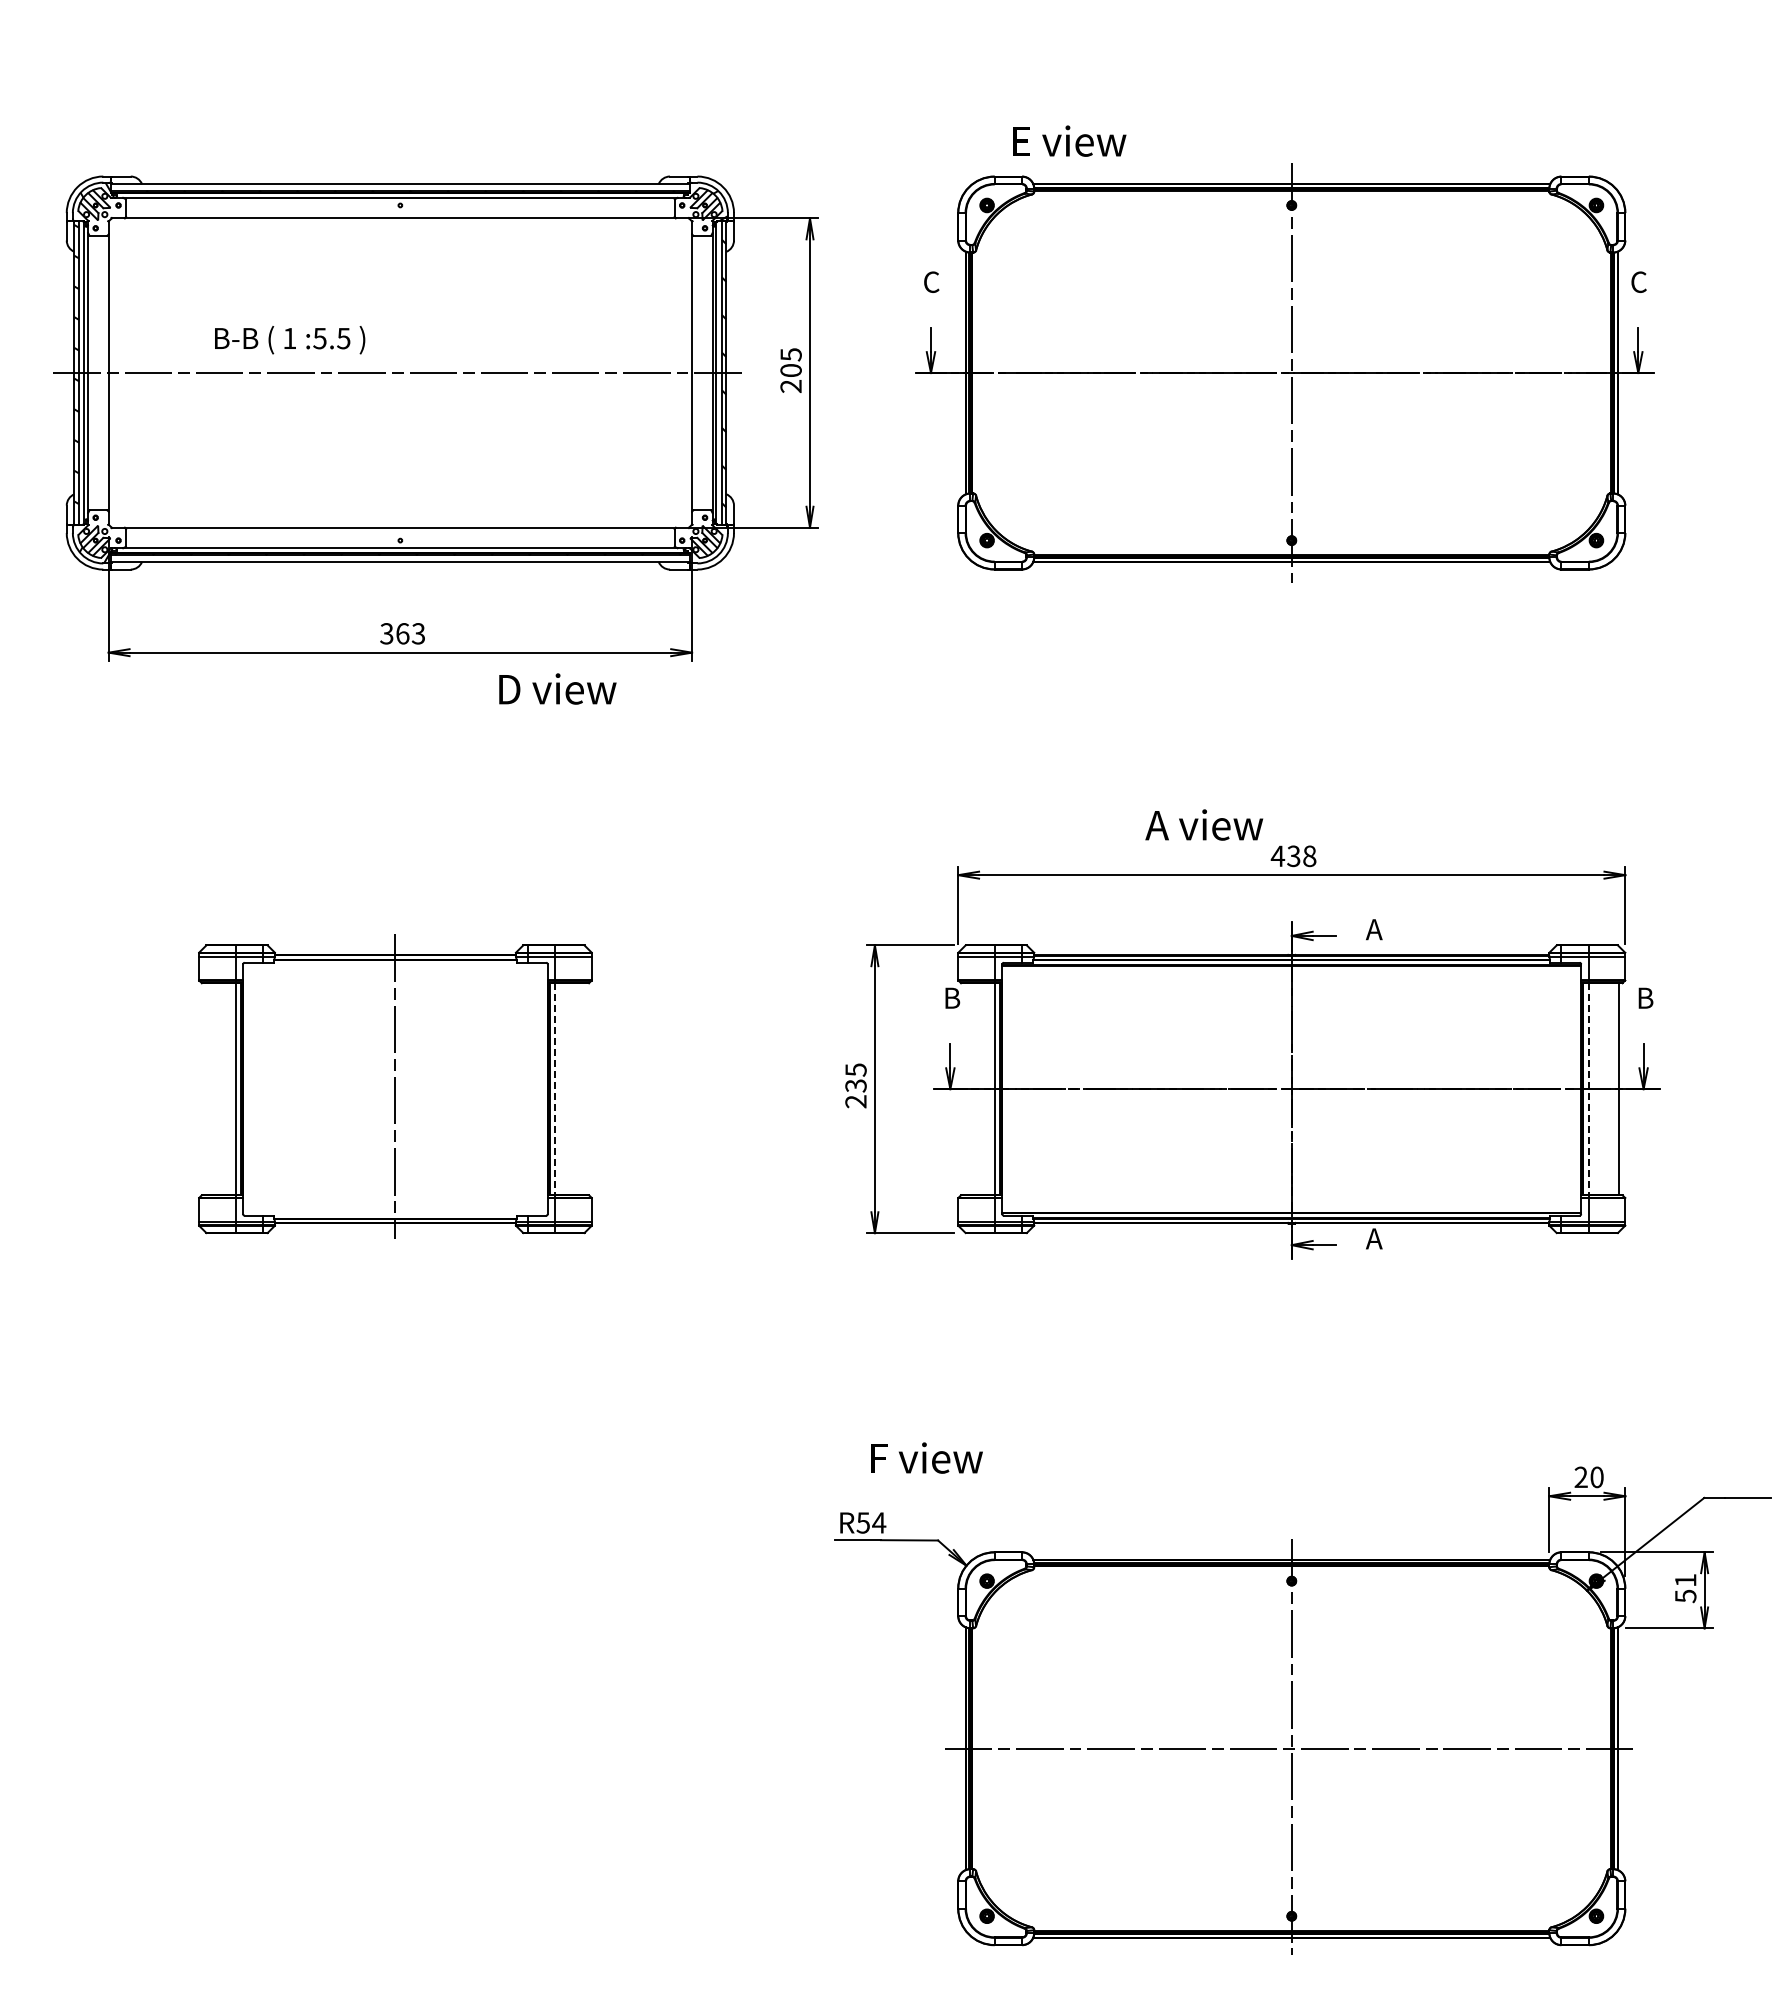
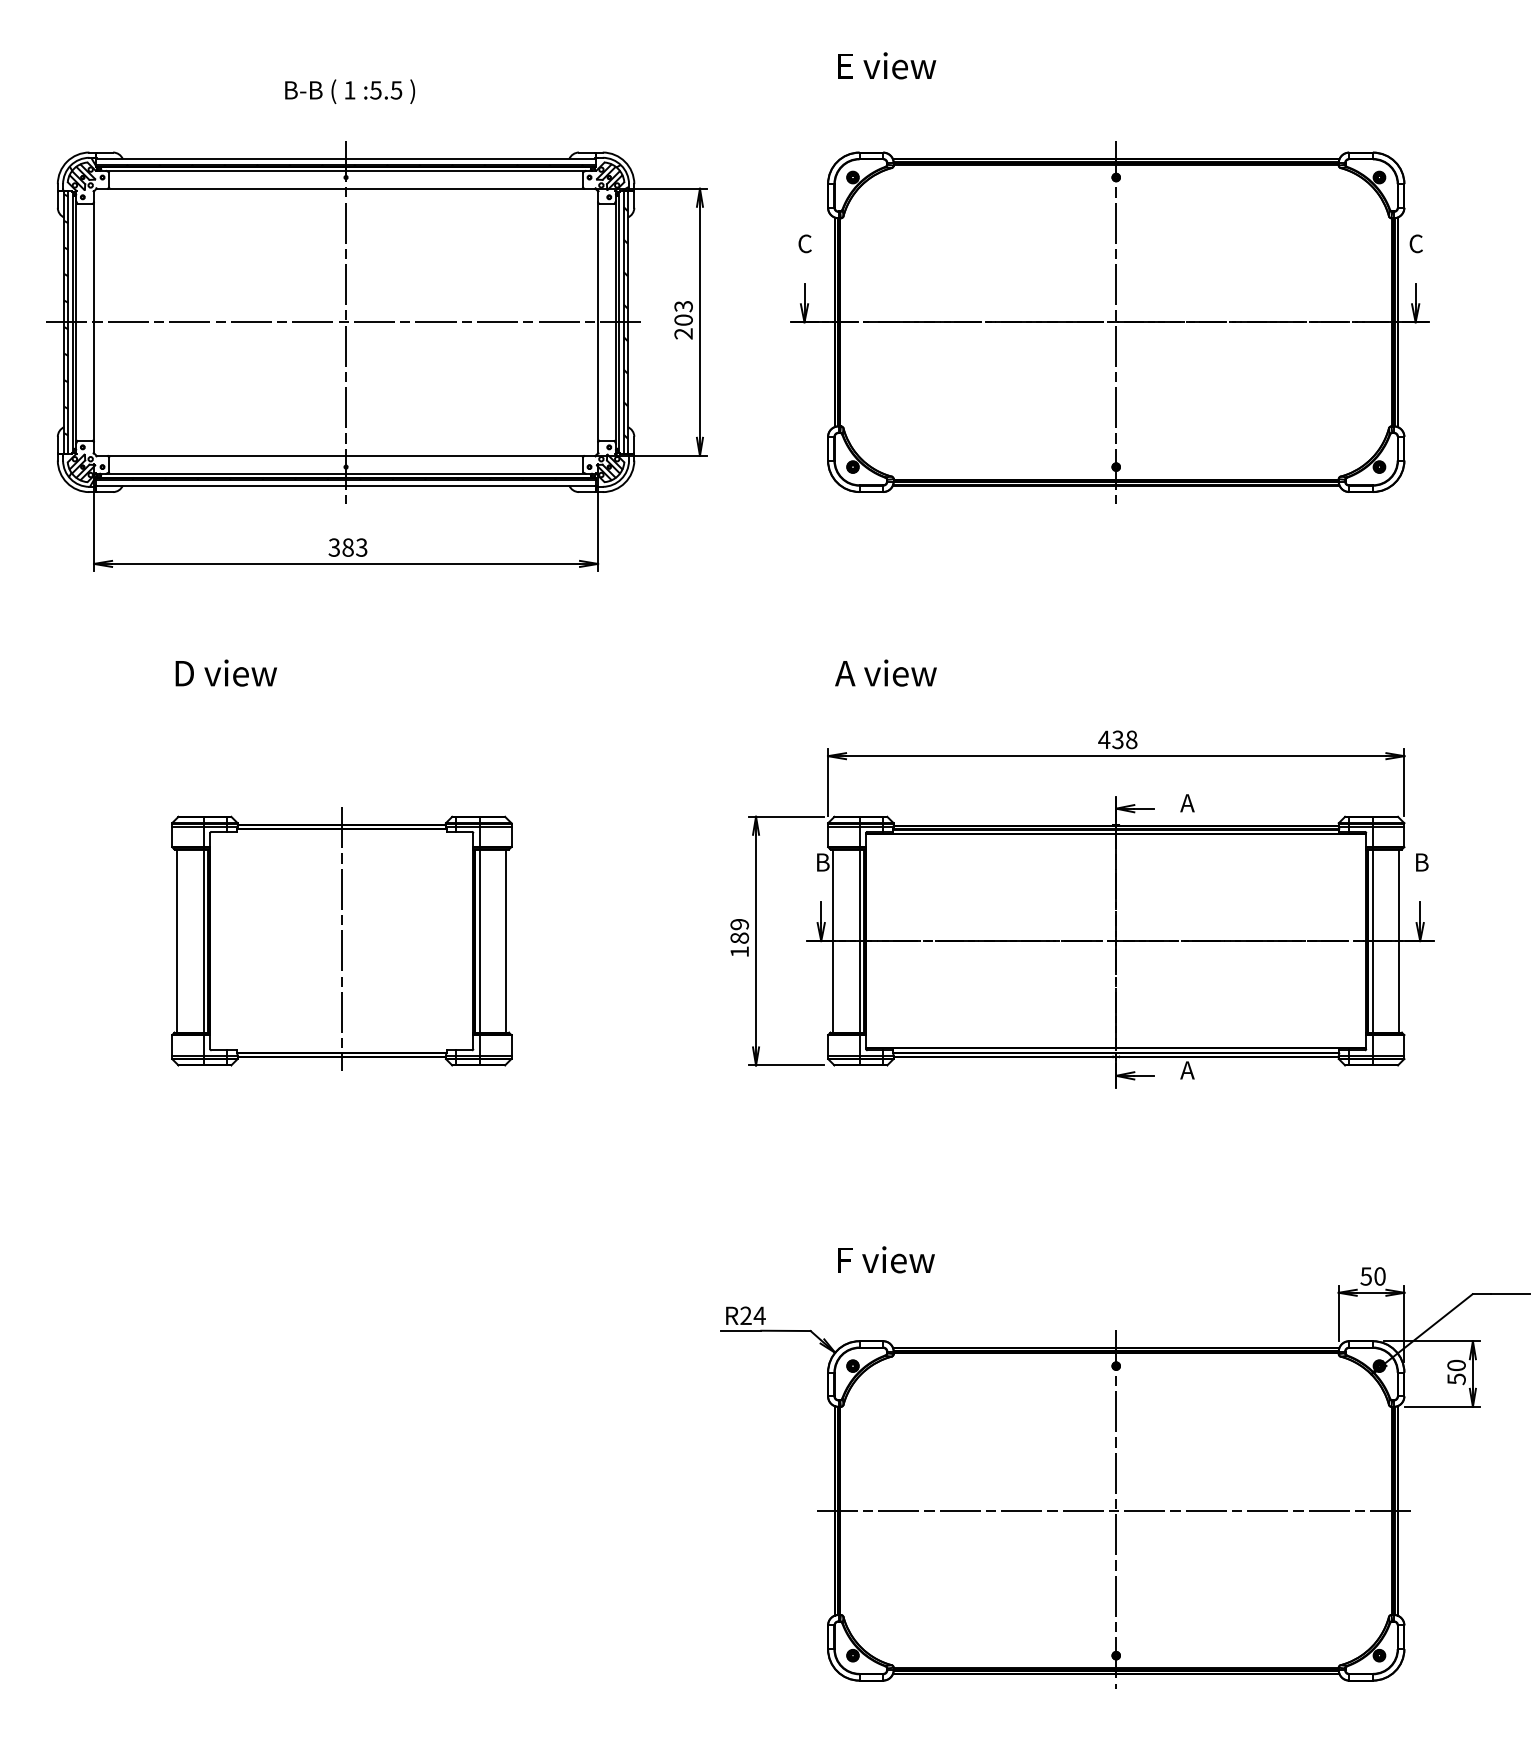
text: (1069, 140) -> (887, 65), moved
text: (290, 340) -> (350, 92), moved
text: (790, 354) -> (683, 306), 205 -> 203
line: (400, 372) -> (346, 321), added
text: (402, 633) -> (347, 547), 363 -> 383
text: (557, 688) -> (226, 672), moved
text: (1204, 824) -> (886, 672), moved
text: (855, 1085) -> (739, 937), 235 -> 189
line: (205, 1089) -> (177, 941), added
line: (555, 1089) -> (480, 941), dashed -> solid
line: (585, 1089) -> (506, 941), added
line: (964, 1089) -> (833, 941), added
line: (1588, 1089) -> (1372, 941), dashed -> solid
text: (926, 1457) -> (886, 1259), moved
text: (1580, 1477) -> (1365, 1276), 20 -> 50
text: (862, 1522) -> (745, 1315), R54 -> R24
text: (1685, 1580) -> (1456, 1365), 51 -> 50

